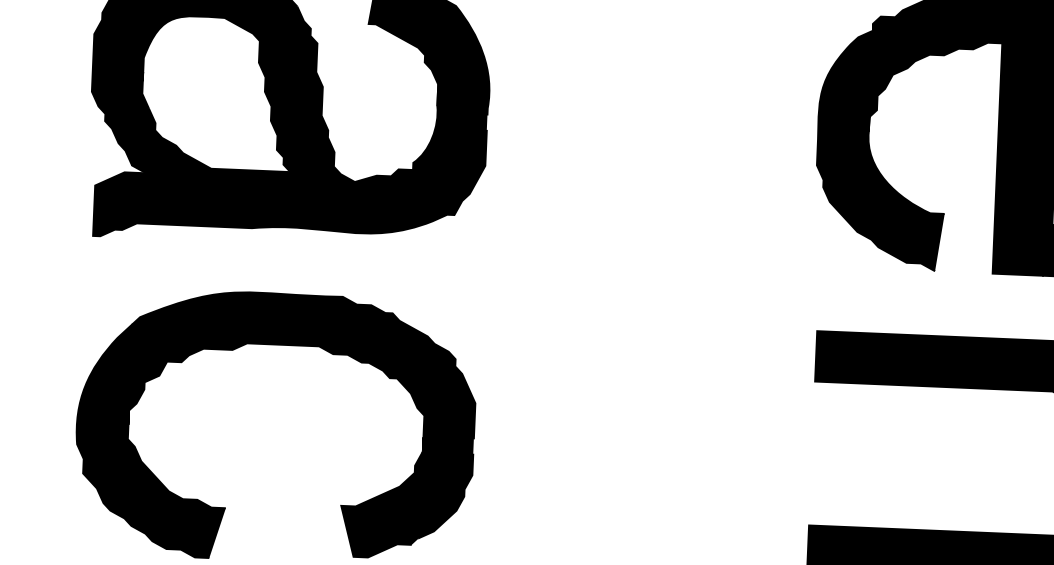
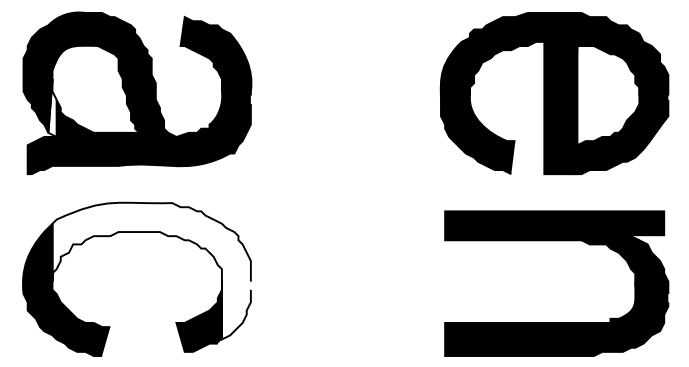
fill: (141, 121) -> (52, 107), removed
fill: (301, 412) -> (151, 270), removed

